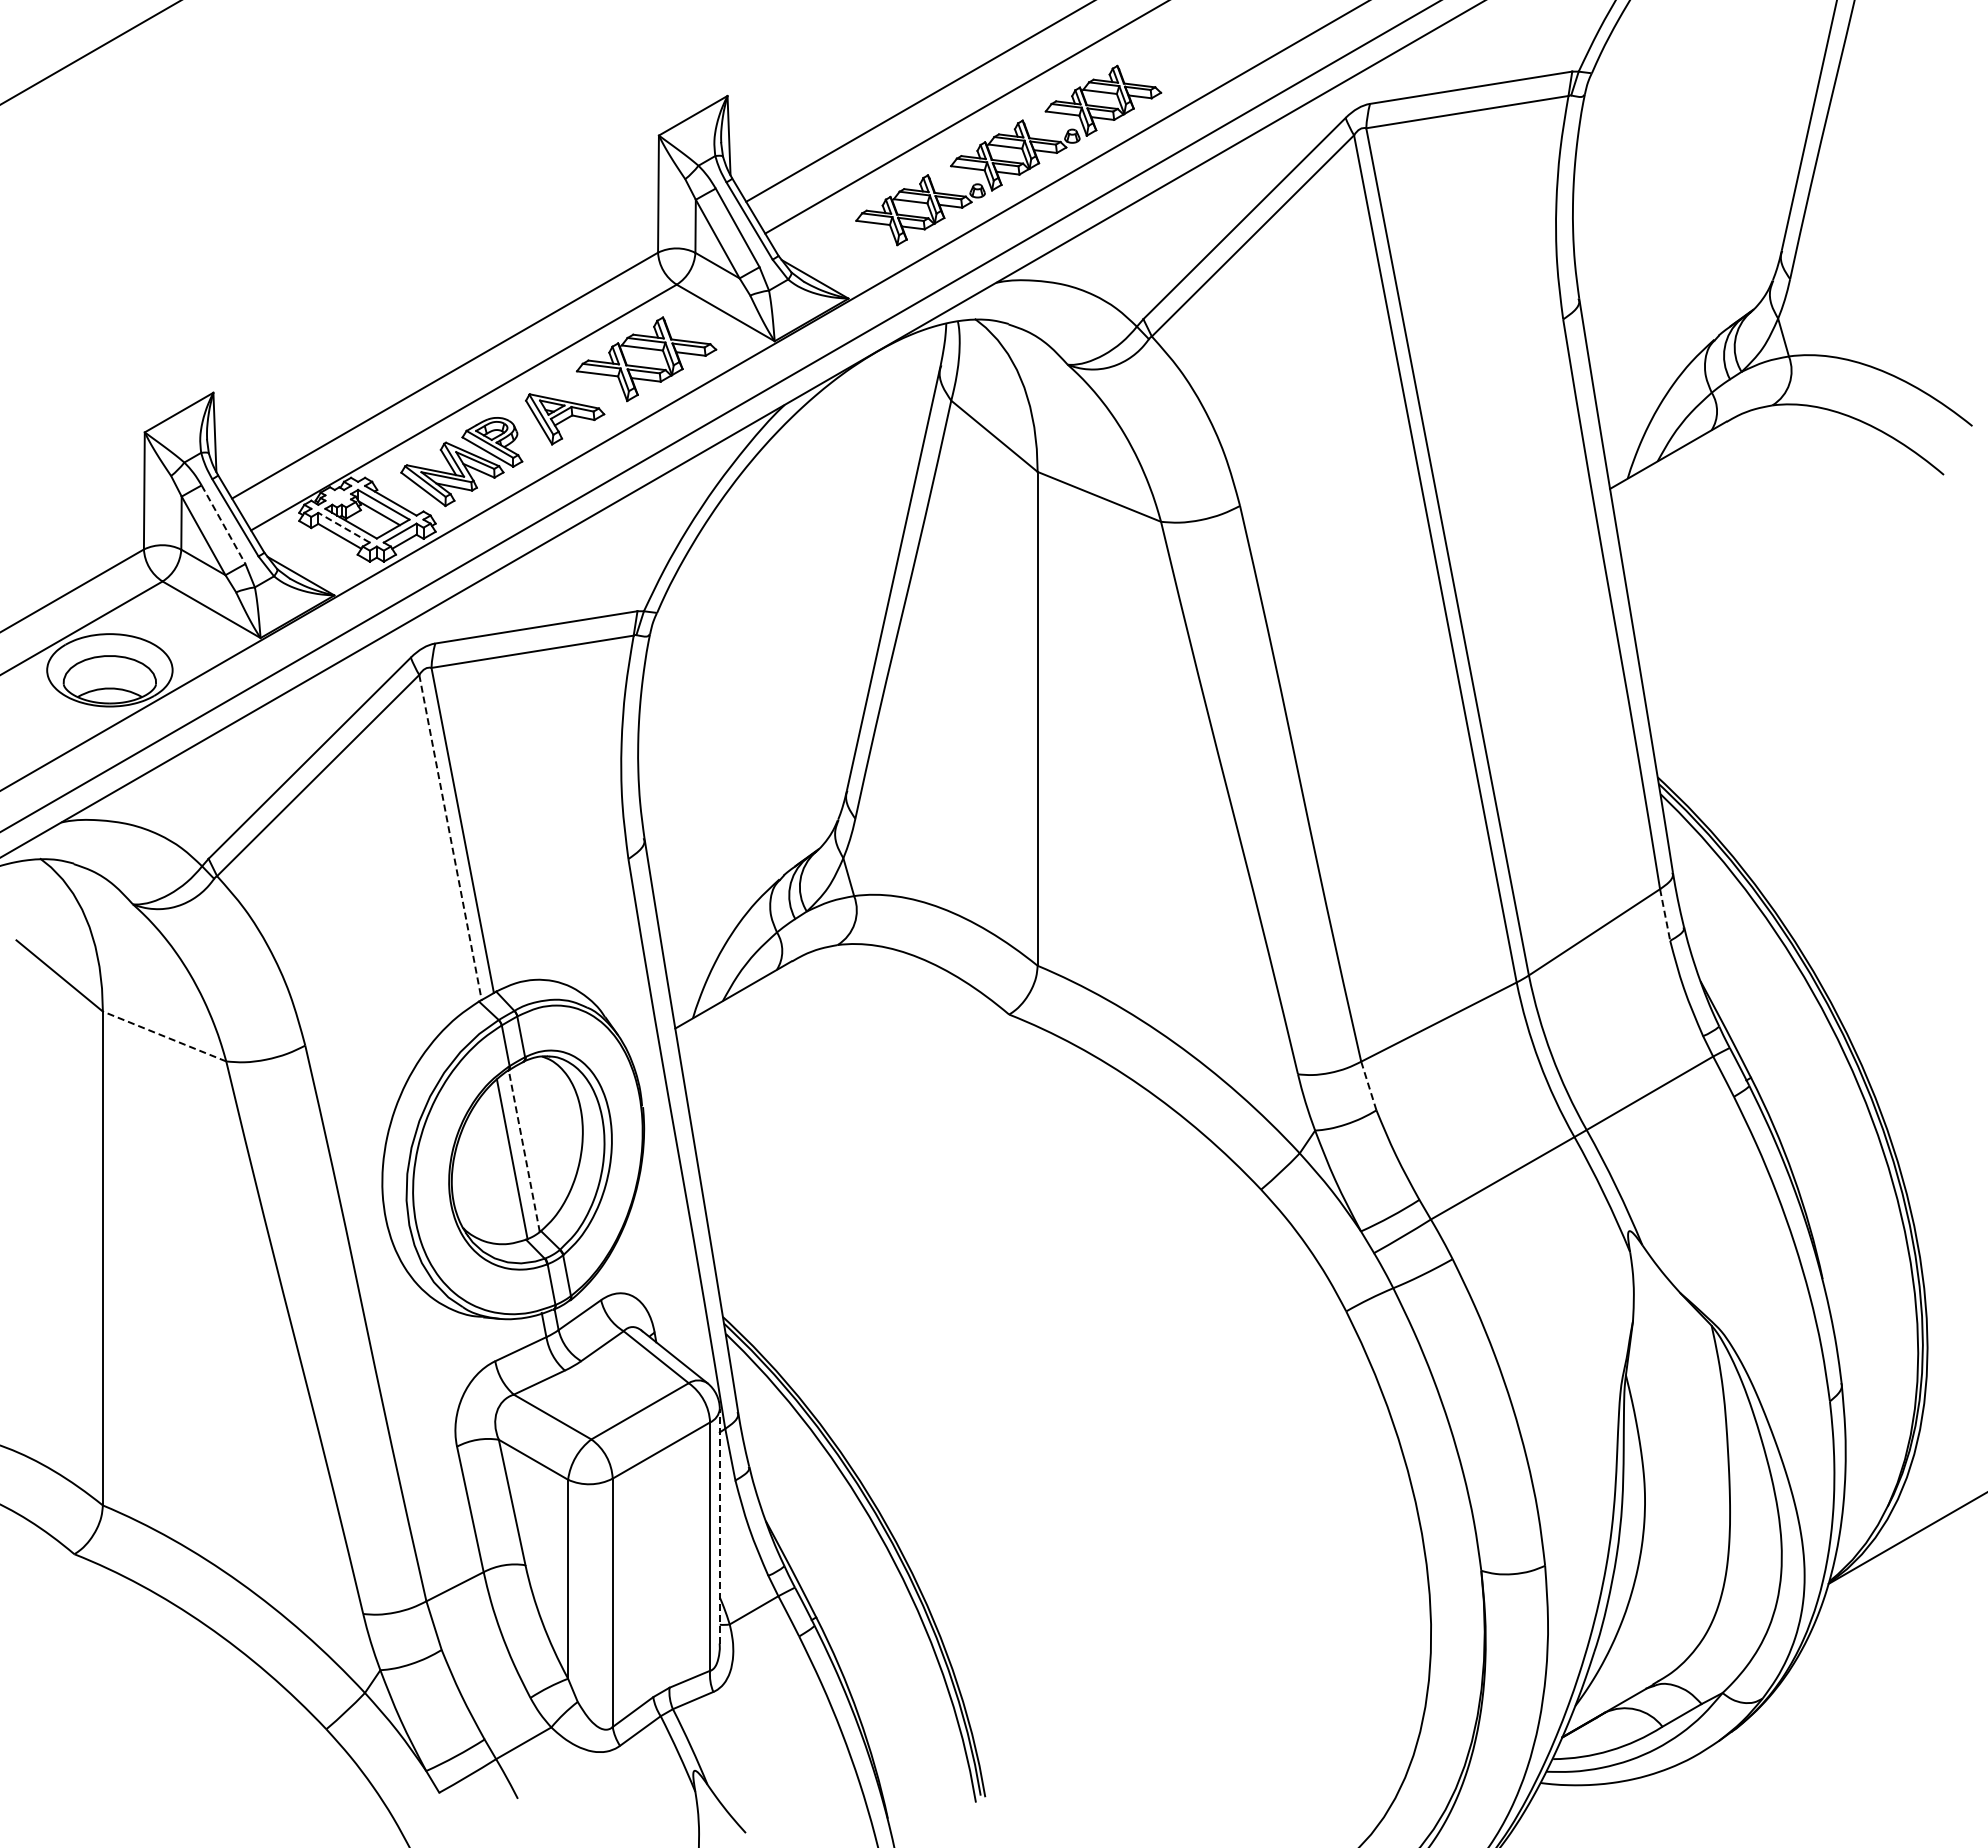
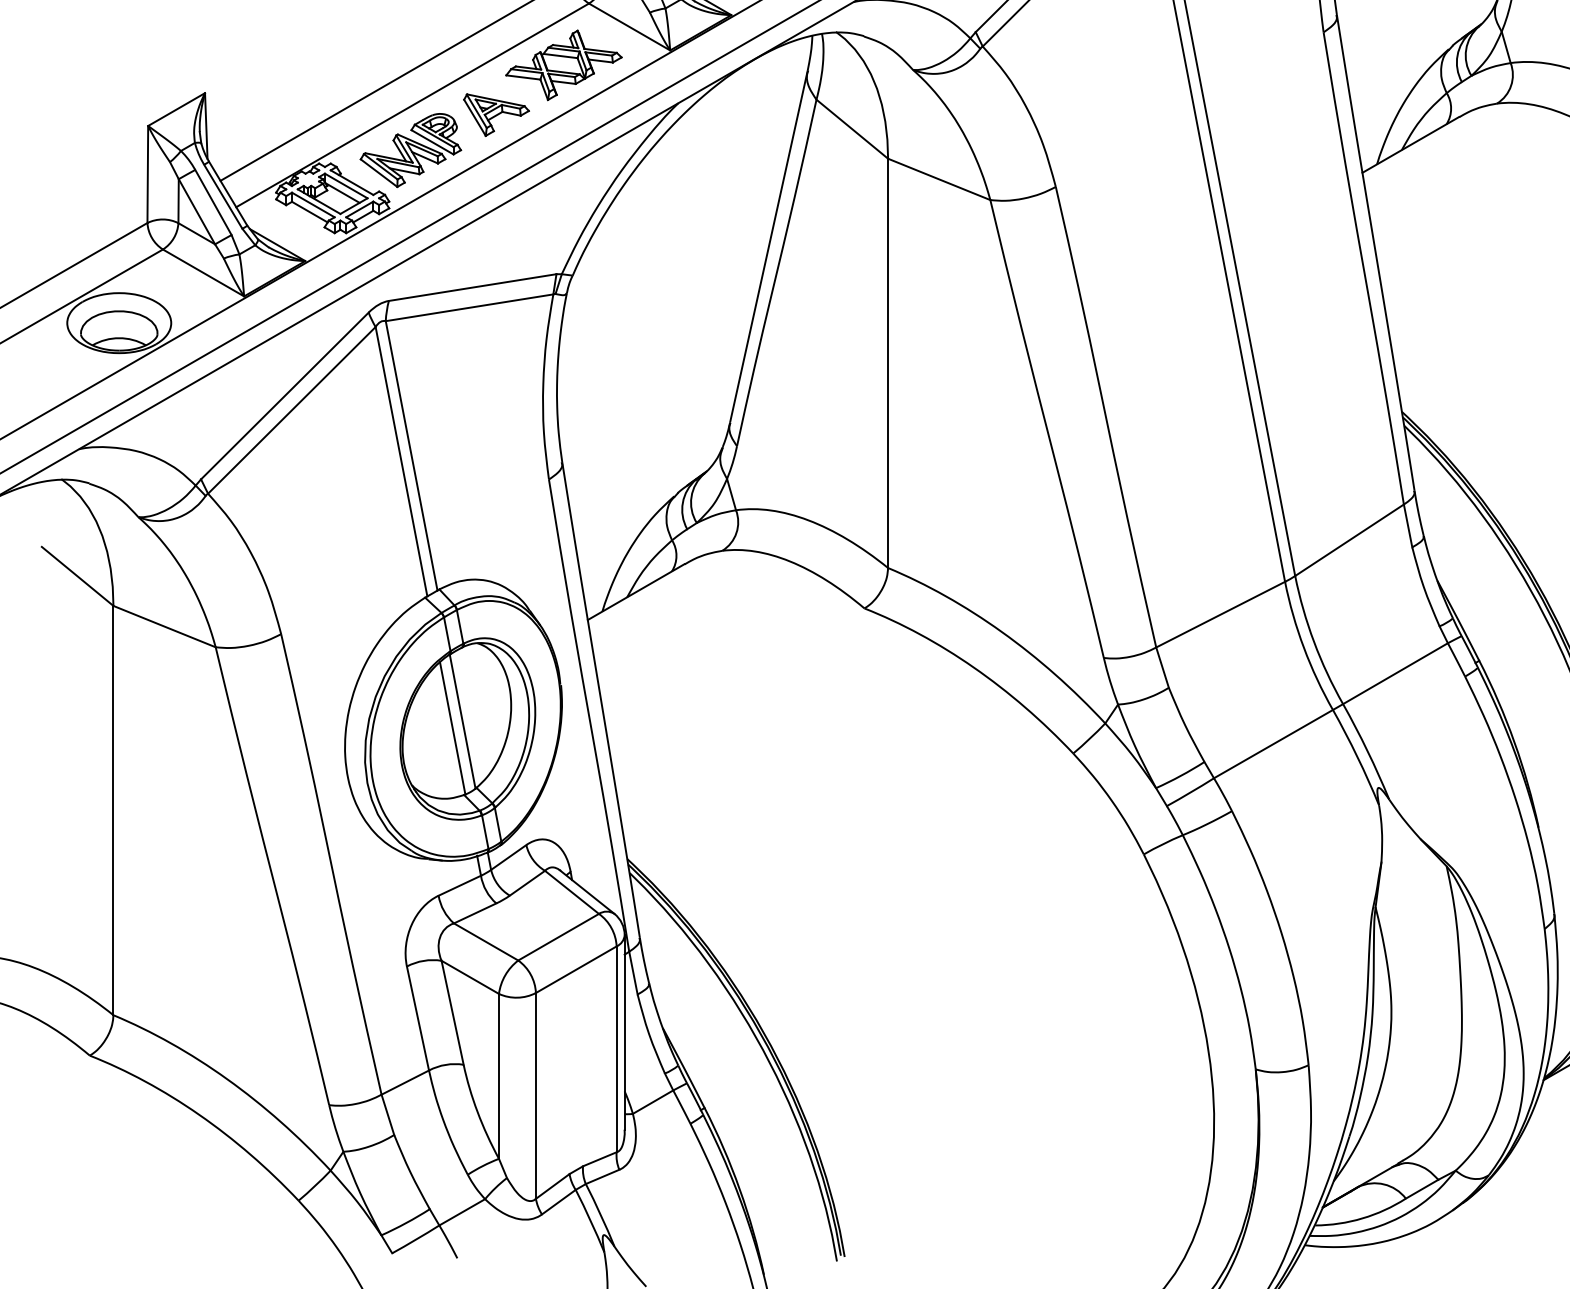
line: (223, 524) -> (213, 202), dashed -> solid
line: (344, 527) -> (313, 204), dashed -> solid
line: (450, 838) -> (401, 462), dashed -> solid
line: (1665, 915) -> (1408, 526), dashed -> solid
line: (164, 1036) -> (164, 626), dashed -> solid
line: (1368, 1086) -> (1162, 668), dashed -> solid
line: (524, 1150) -> (462, 721), dashed -> solid
line: (719, 1525) -> (624, 1031), dashed -> solid

